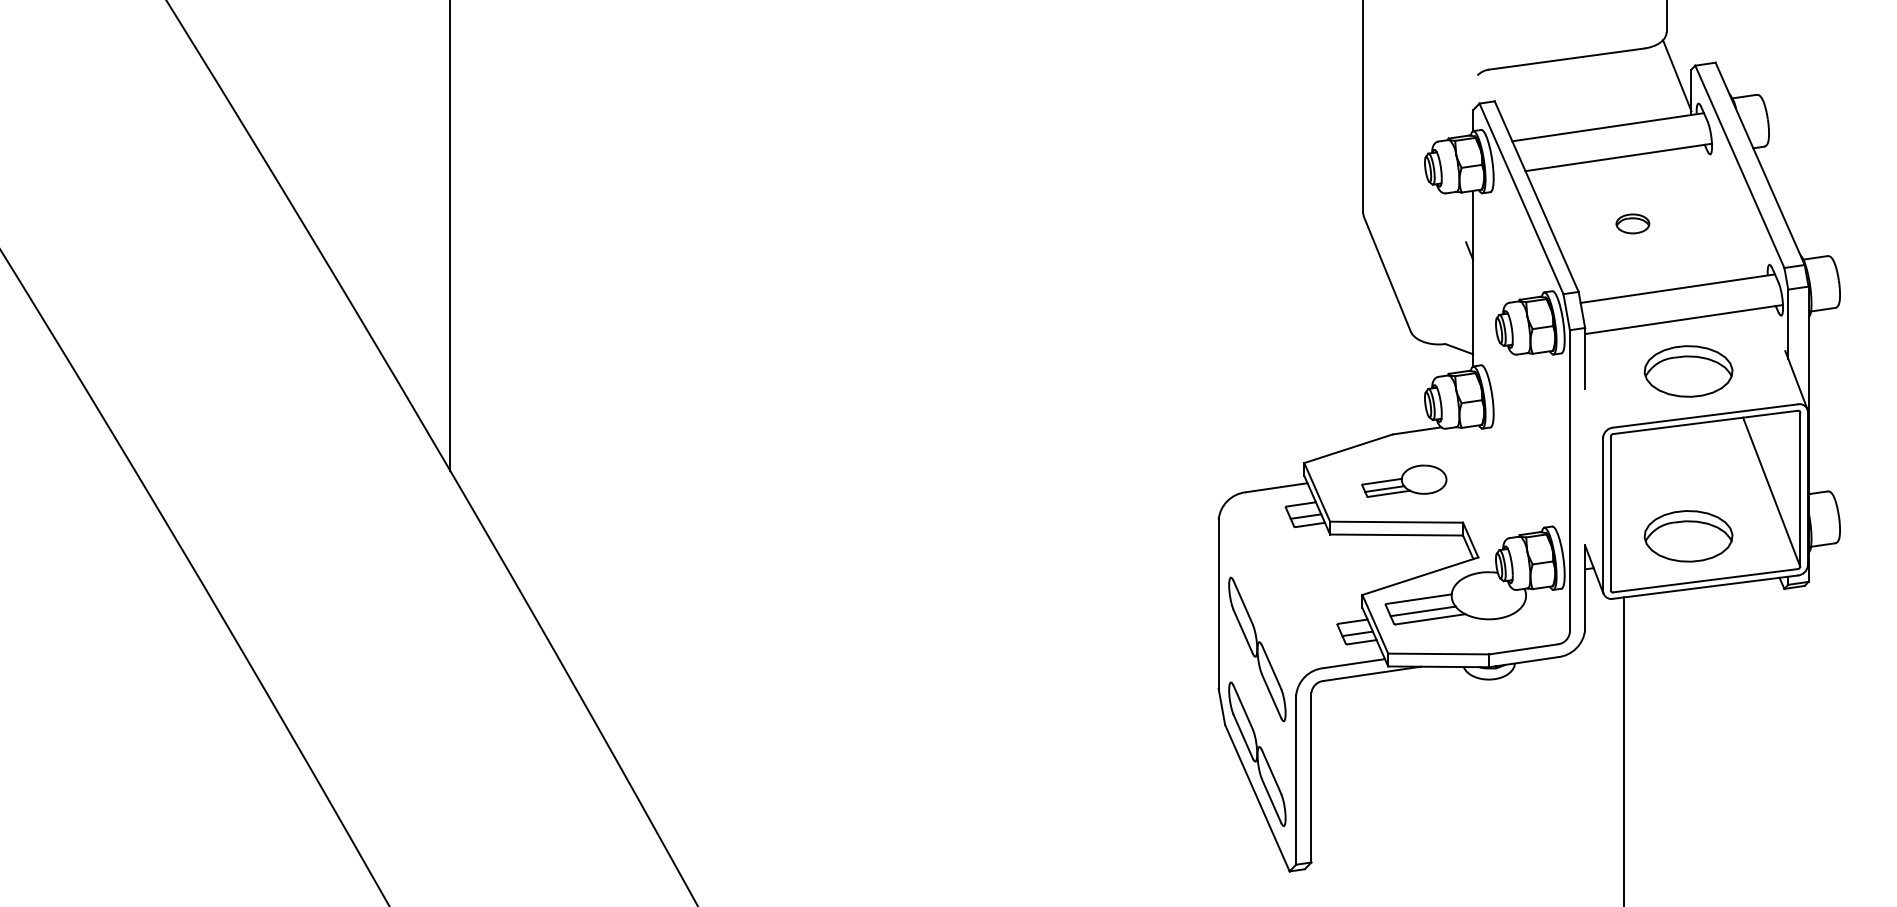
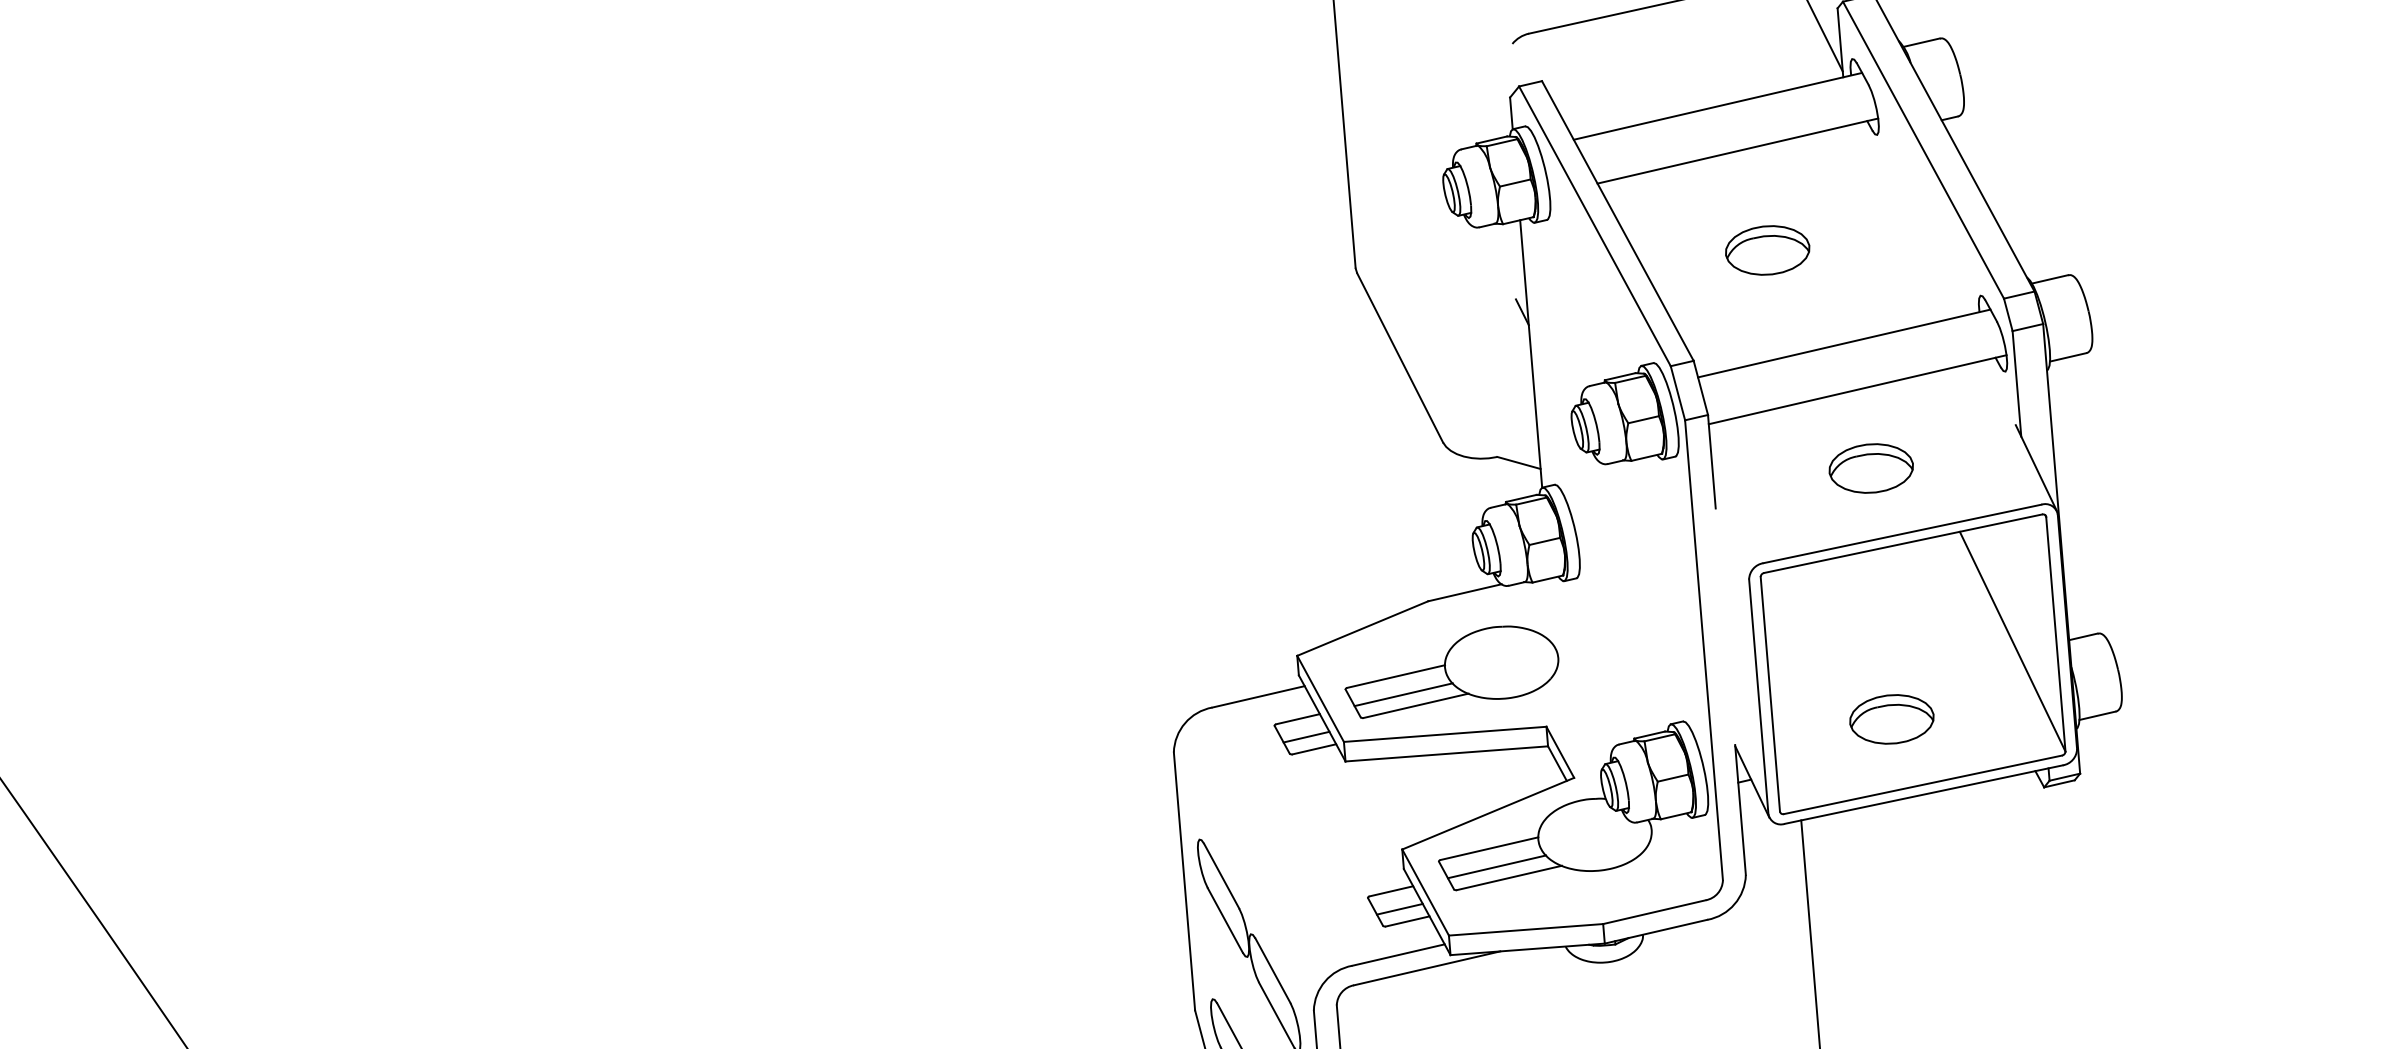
part: (1632, 223) -> (1767, 249), size x1.67
part: (1688, 371) -> (1870, 468), size x0.62
part: (1404, 481) -> (1452, 671), size x1.67
part: (1688, 536) -> (1891, 719), size x0.62

